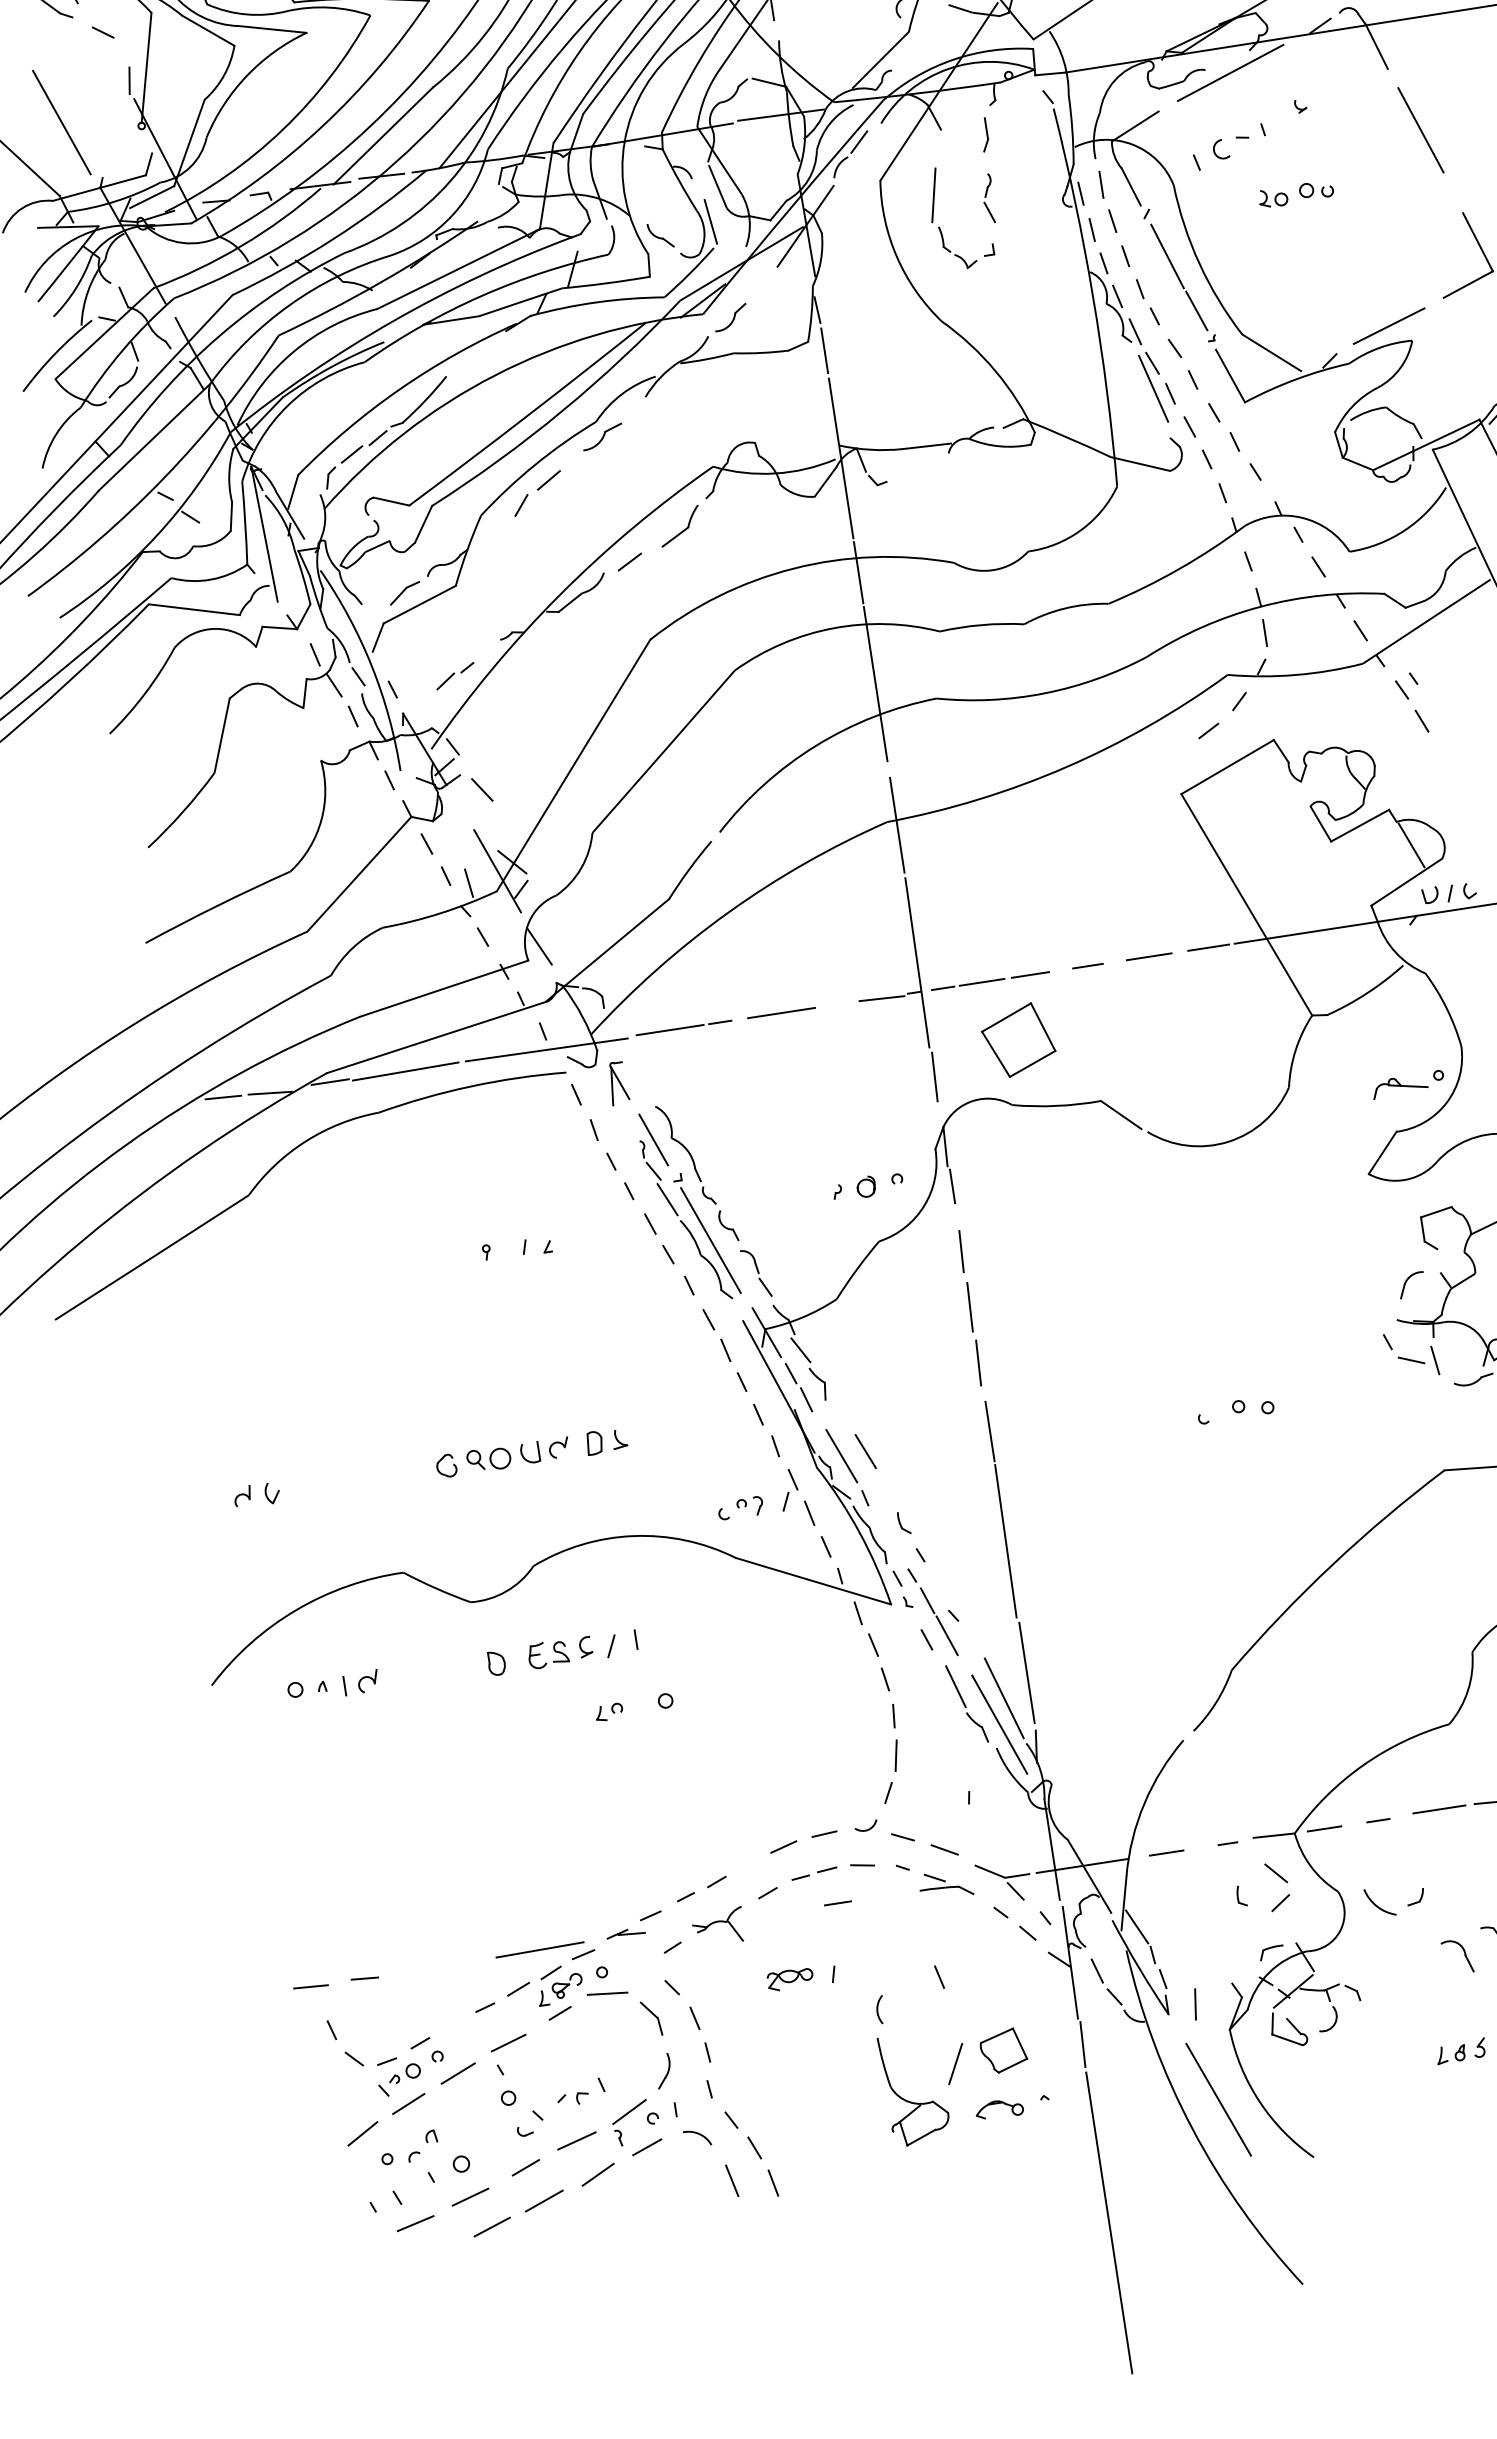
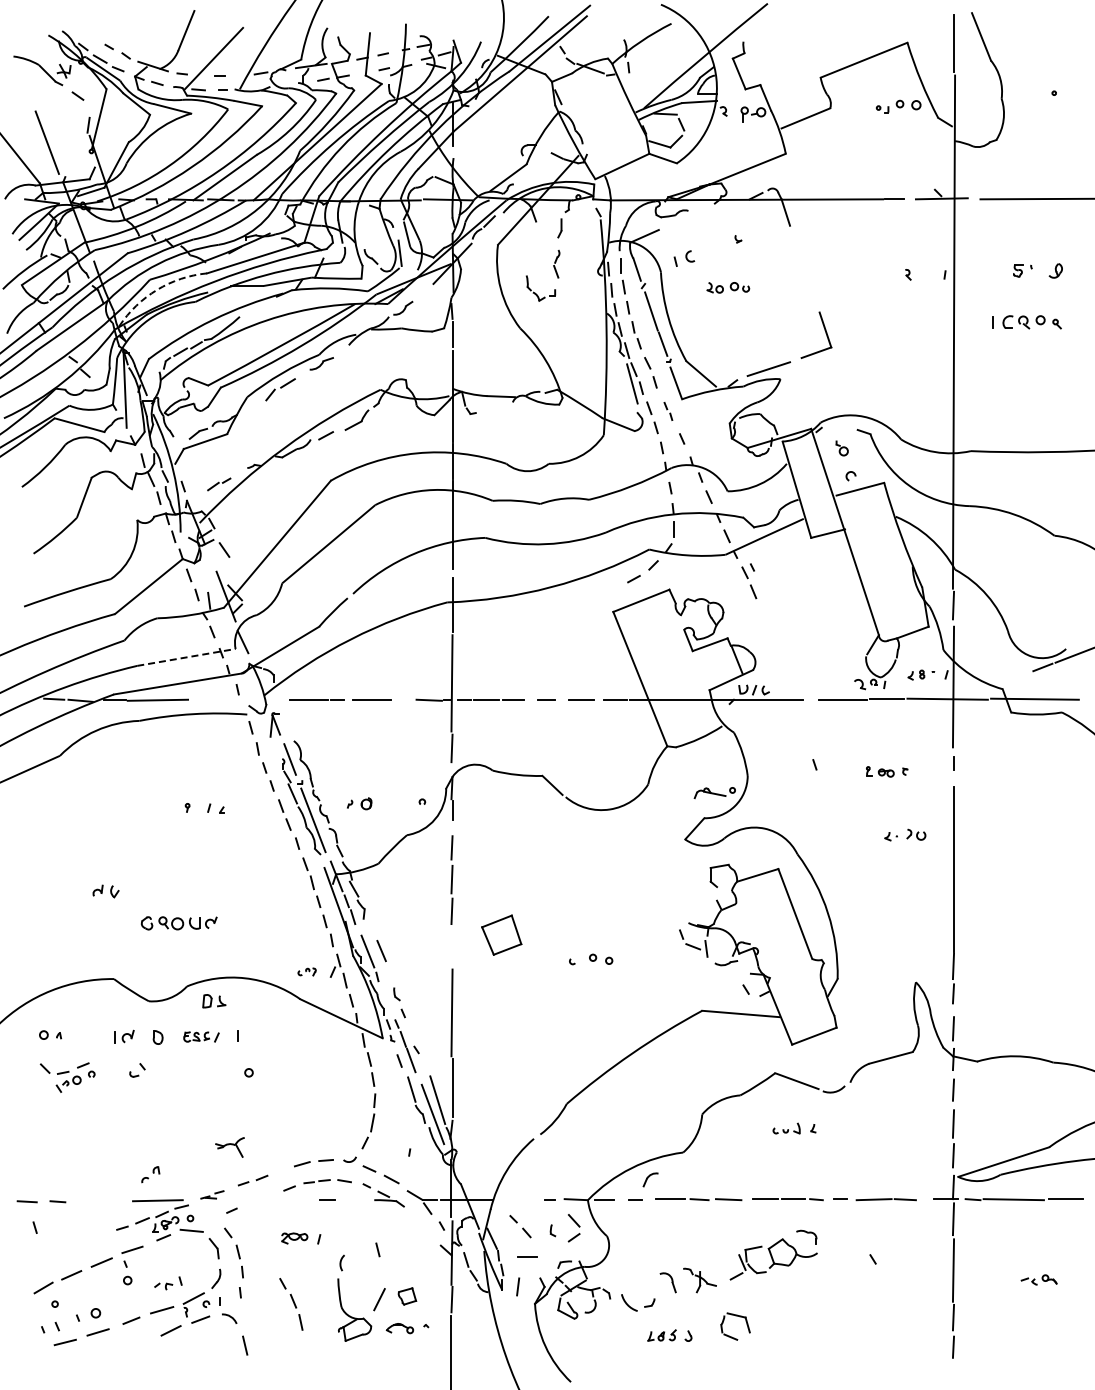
line: (1229, 72) -> (701, 214), removed
line: (1421, 129) -> (803, 262), removed
part: (1249, 130) -> (707, 248), removed
line: (933, 195) -> (526, 257), removed
arc: (294, 350) -> (157, 289), solid -> dashed
part: (1224, 427) -> (668, 411), size x0.6
line: (444, 988) -> (186, 657), solid -> dashed
part: (1017, 1039) -> (501, 934), moved
line: (546, 1048) -> (238, 699), removed
part: (853, 1188) -> (359, 803), moved
part: (1411, 1284) -> (650, 1179), moved
line: (989, 1431) -> (452, 950), removed
part: (607, 1441) -> (214, 1001), moved
part: (256, 1495) -> (105, 891), moved
part: (739, 1507) -> (306, 971), size x0.7
part: (572, 1649) -> (201, 1036), size x0.7
part: (361, 1682) -> (124, 1036), moved
part: (609, 1712) -> (216, 1074), removed
line: (1165, 1852) -> (527, 1256), moved
part: (1407, 1904) -> (644, 1306), moved
part: (1014, 1923) -> (520, 1226), moved
part: (634, 1924) -> (212, 1194), size x0.7
part: (717, 1927) -> (229, 1147), moved
part: (1003, 2051) -> (407, 1296), size x0.7
part: (395, 2068) -> (67, 1077), moved
line: (1217, 2099) -> (522, 1341), removed
part: (530, 2123) -> (137, 1070), moved
part: (421, 2145) -> (150, 1174), moved
part: (752, 2154) -> (291, 1304), moved
part: (518, 2213) -> (123, 1345), removed

